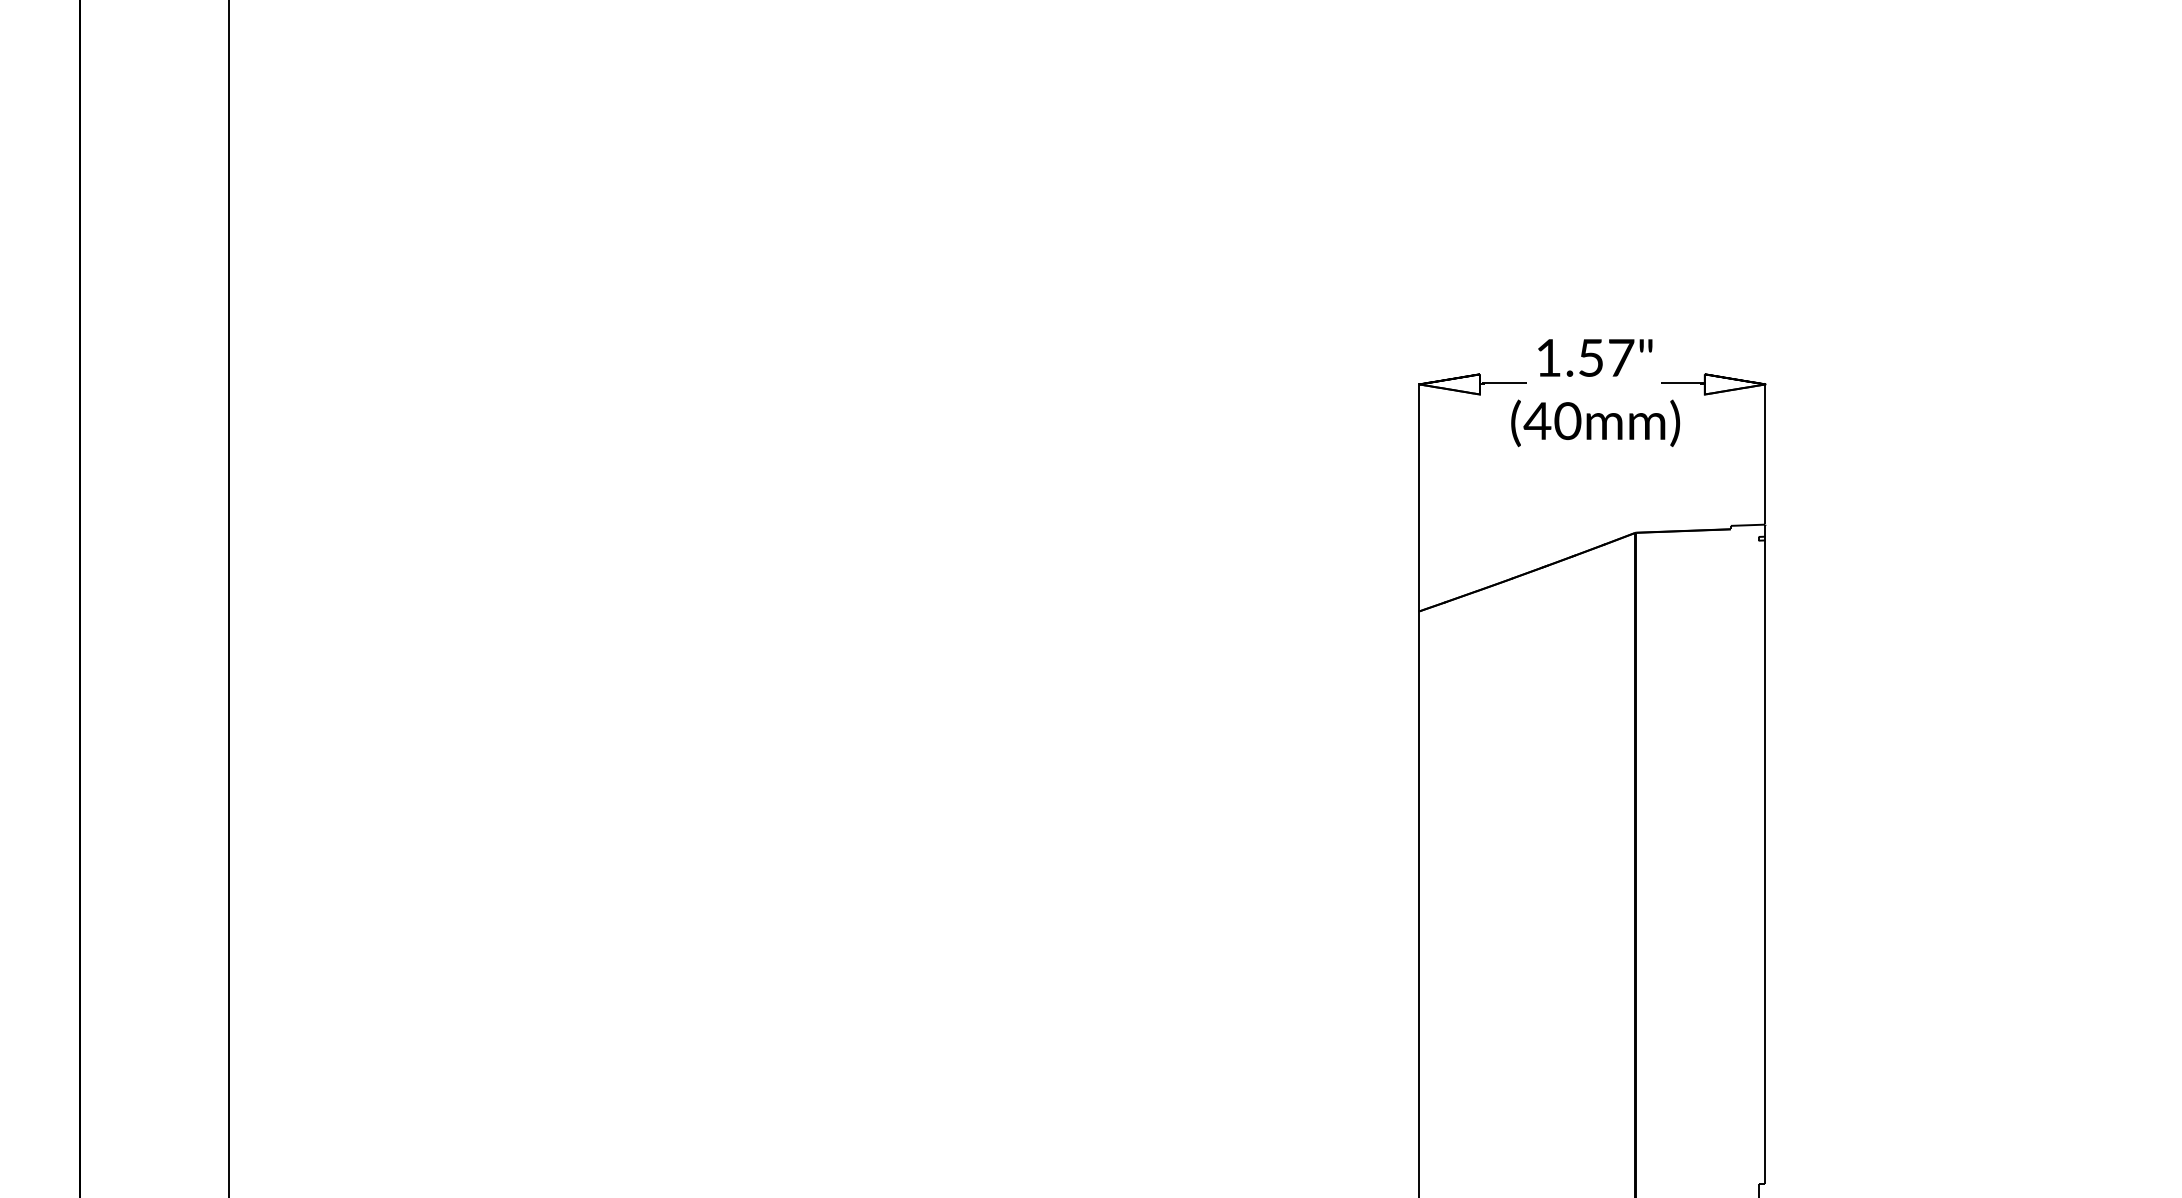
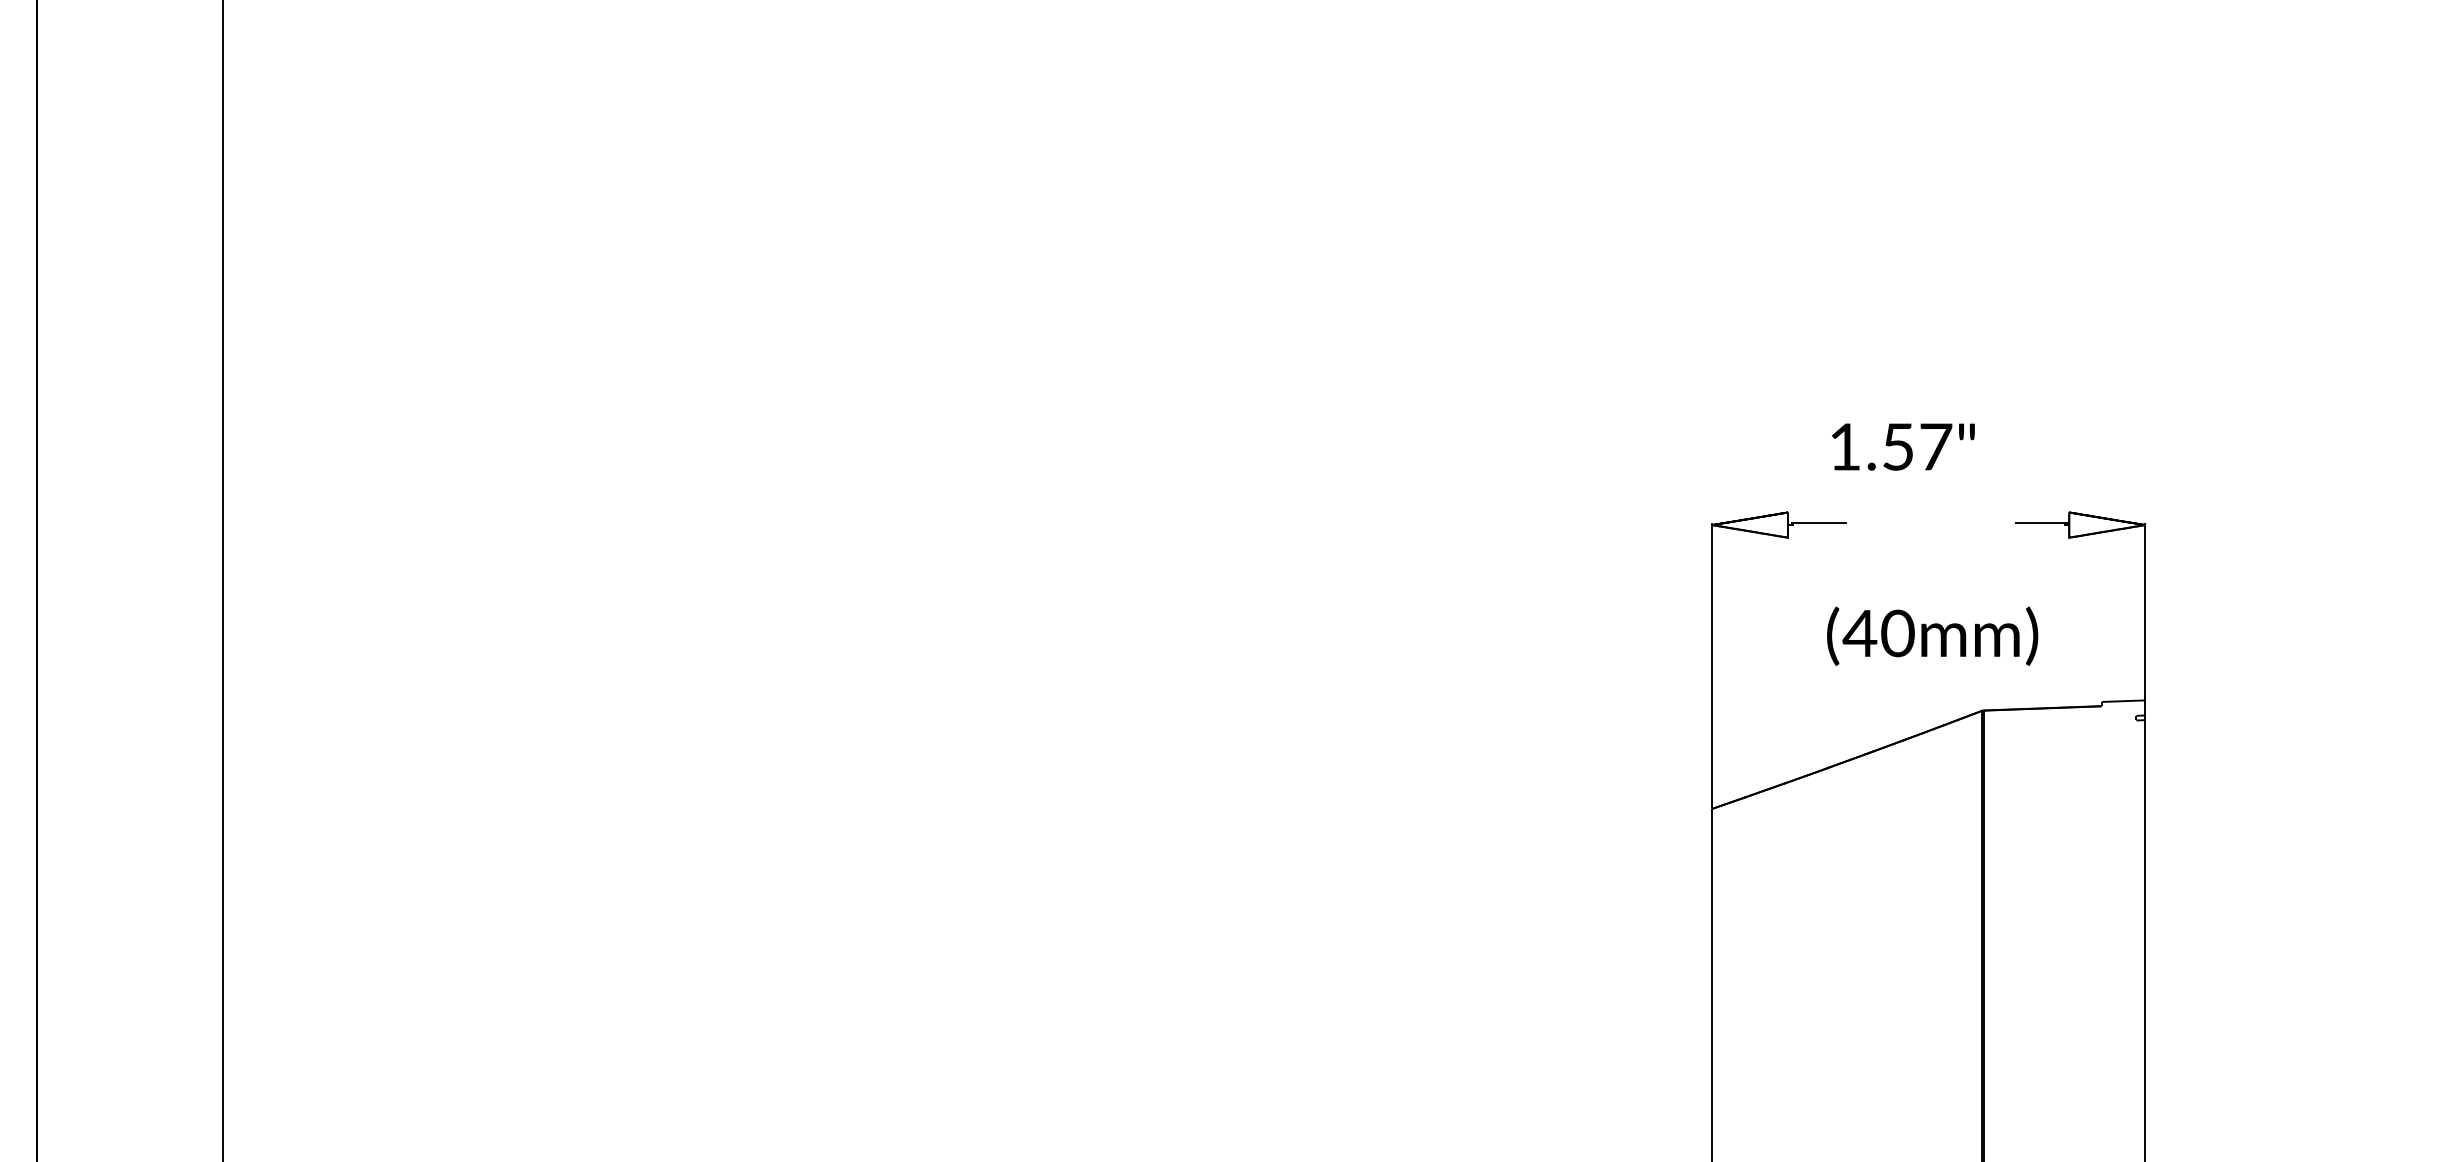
text: (1595, 357) -> (1903, 446), moved
text: (1595, 423) -> (1932, 636), moved

